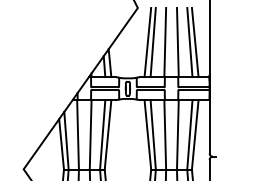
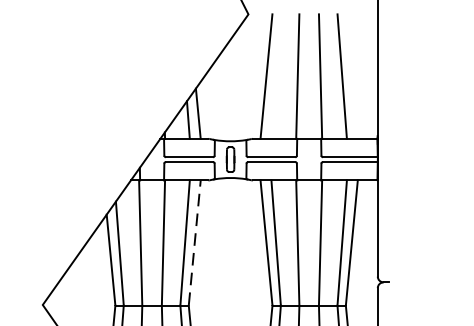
line: (152, 42) -> (274, 76), removed
line: (194, 42) -> (350, 76), removed
line: (108, 134) -> (195, 242), solid -> dashed

